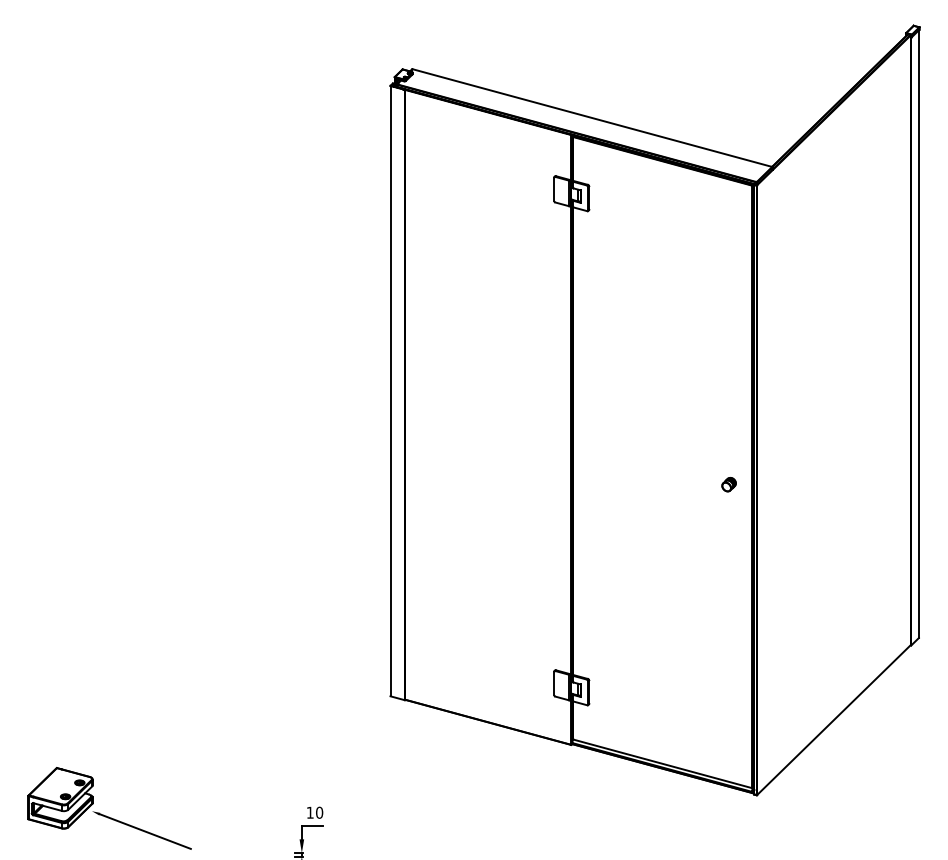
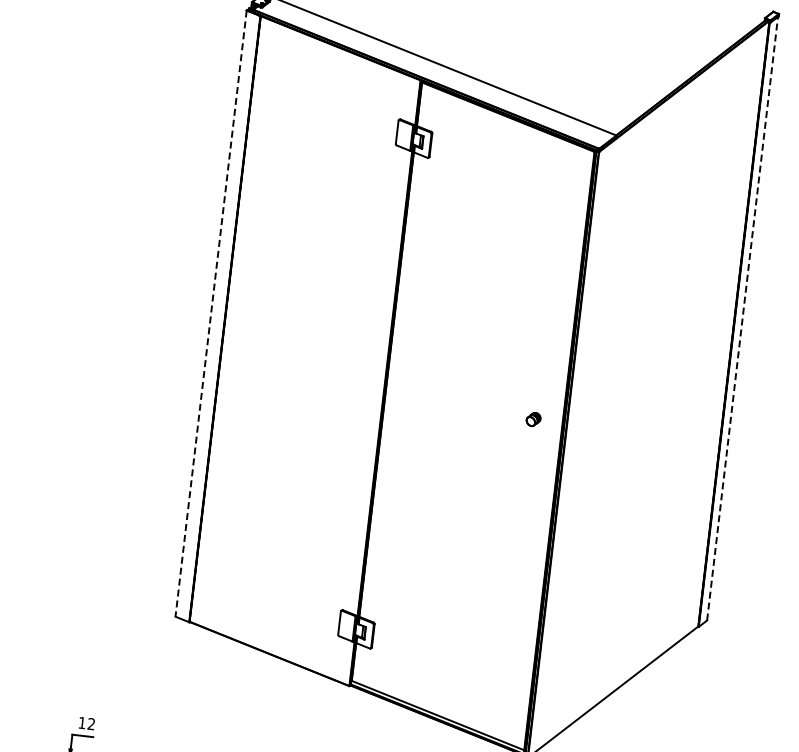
line: (918, 334) -> (742, 318), solid -> dashed
line: (390, 391) -> (211, 313), solid -> dashed
part: (728, 484) -> (532, 419), moved
text: (319, 812) -> (91, 723), 10 -> 12

